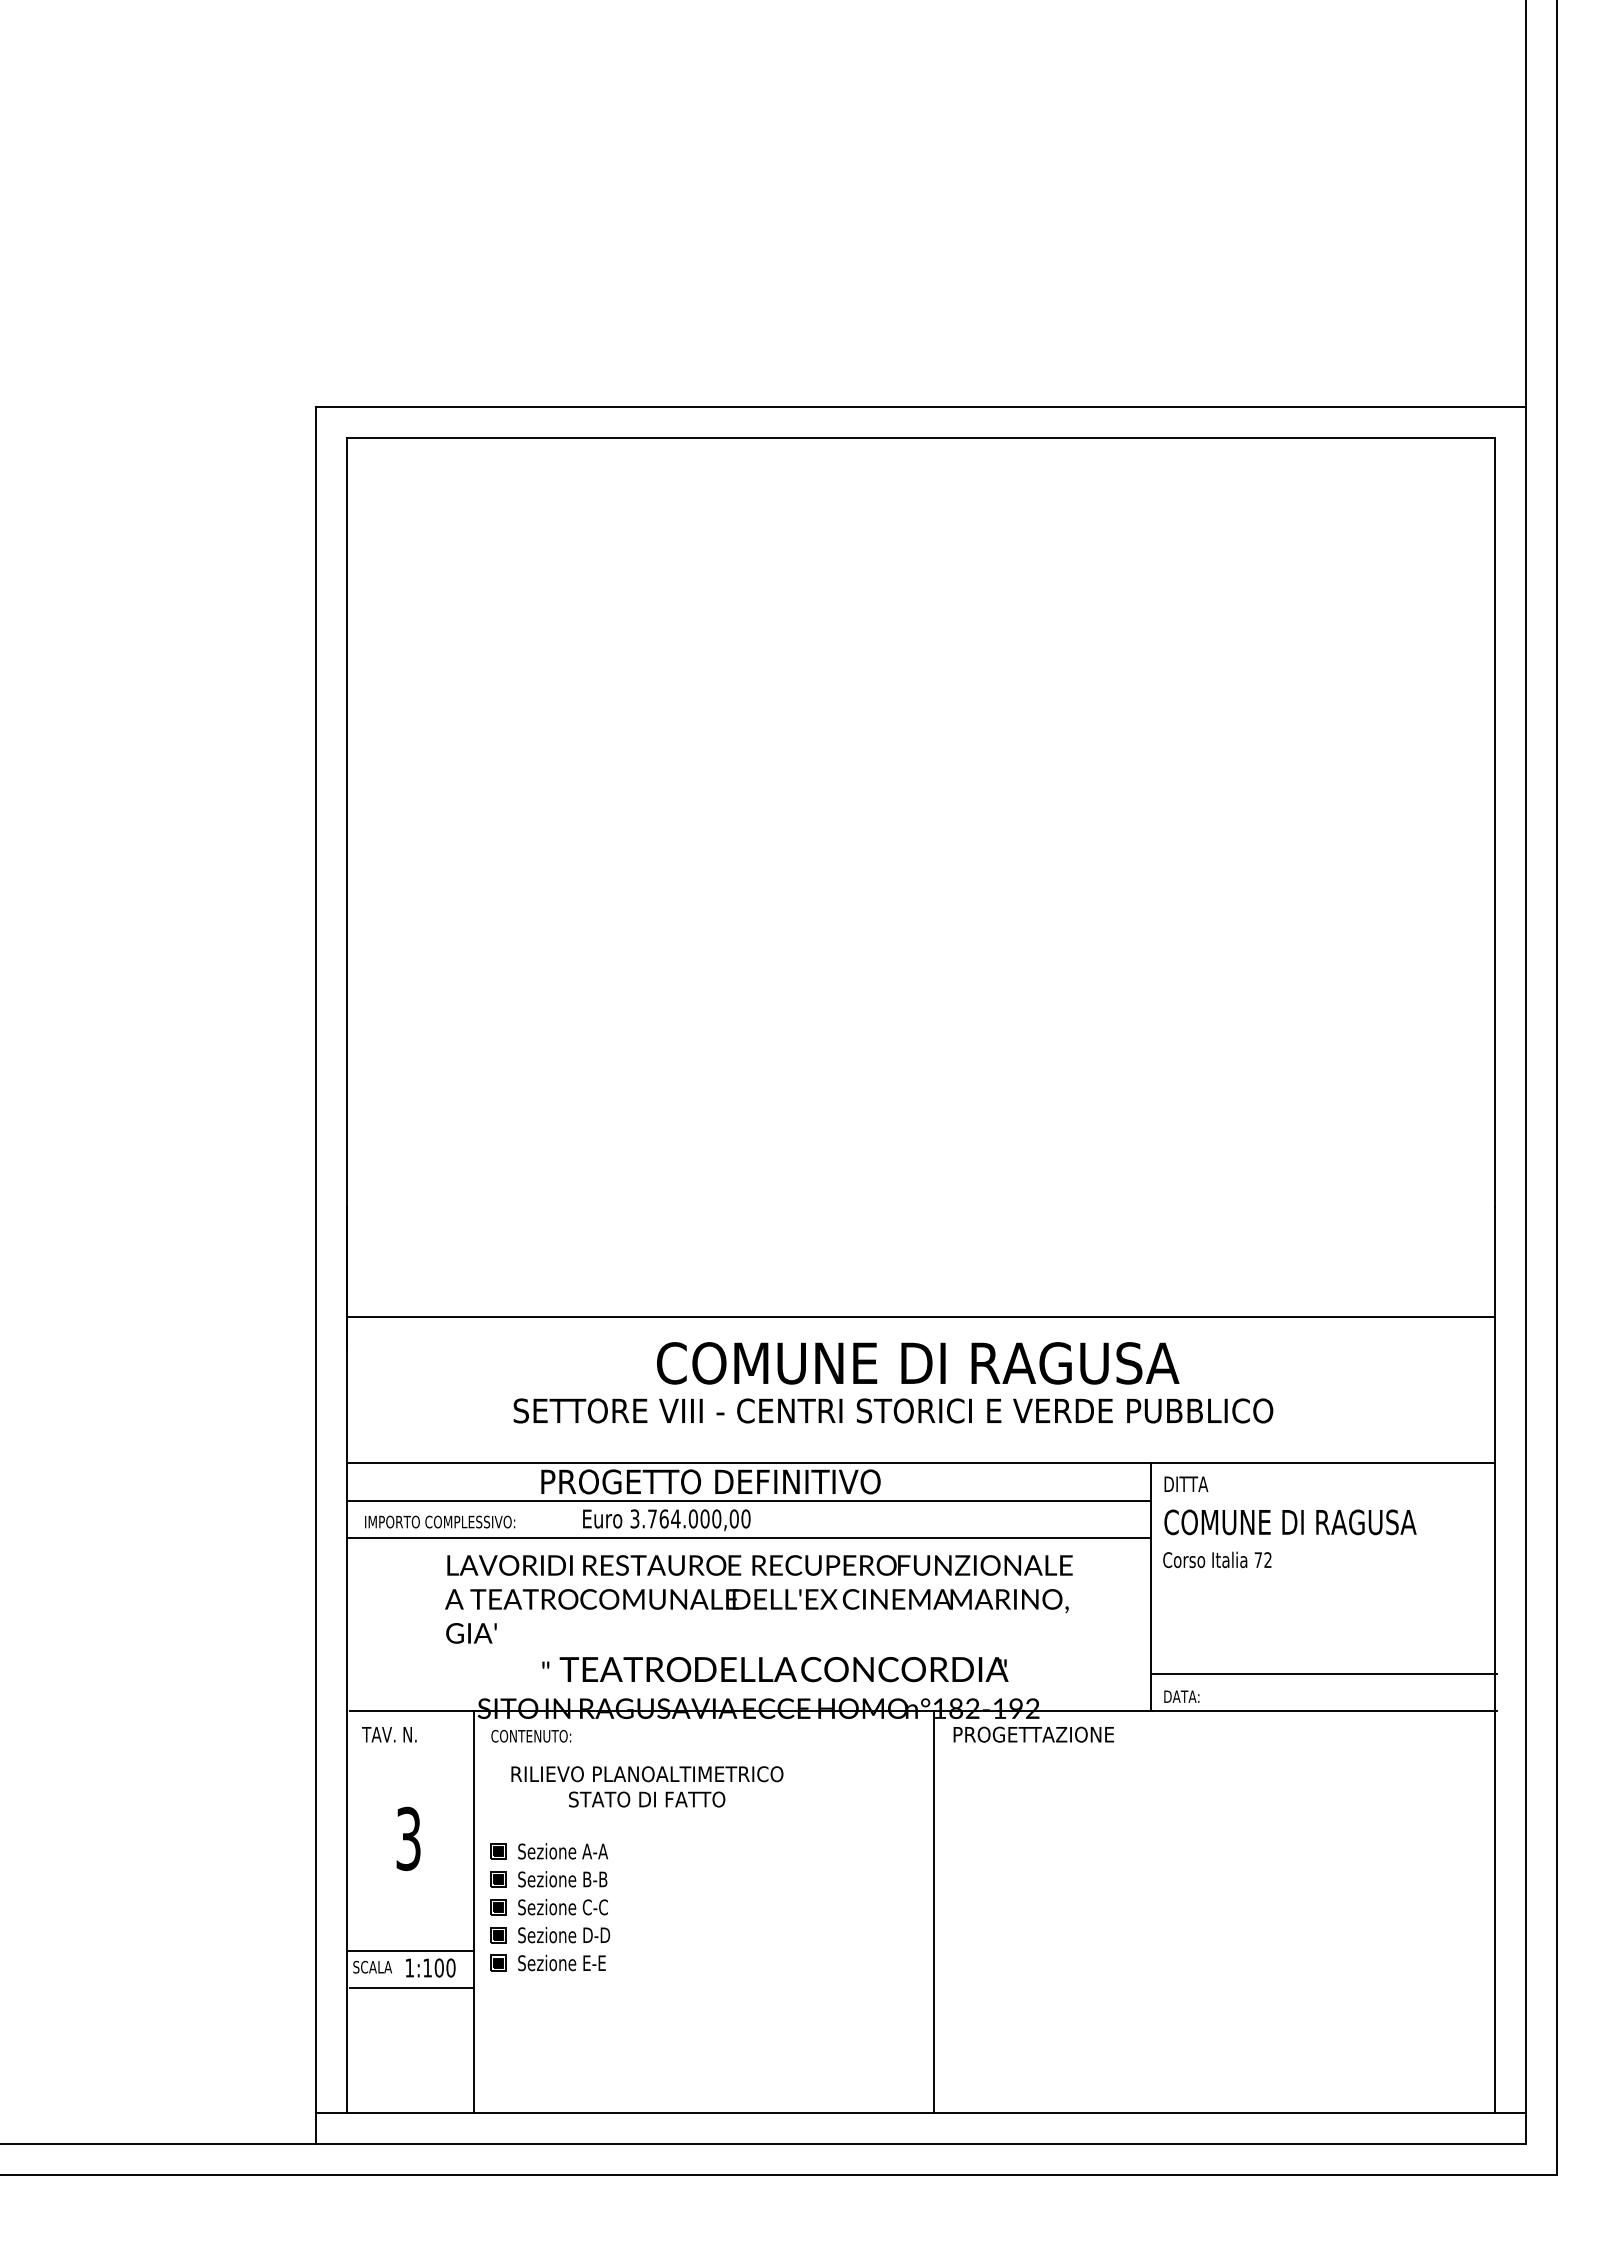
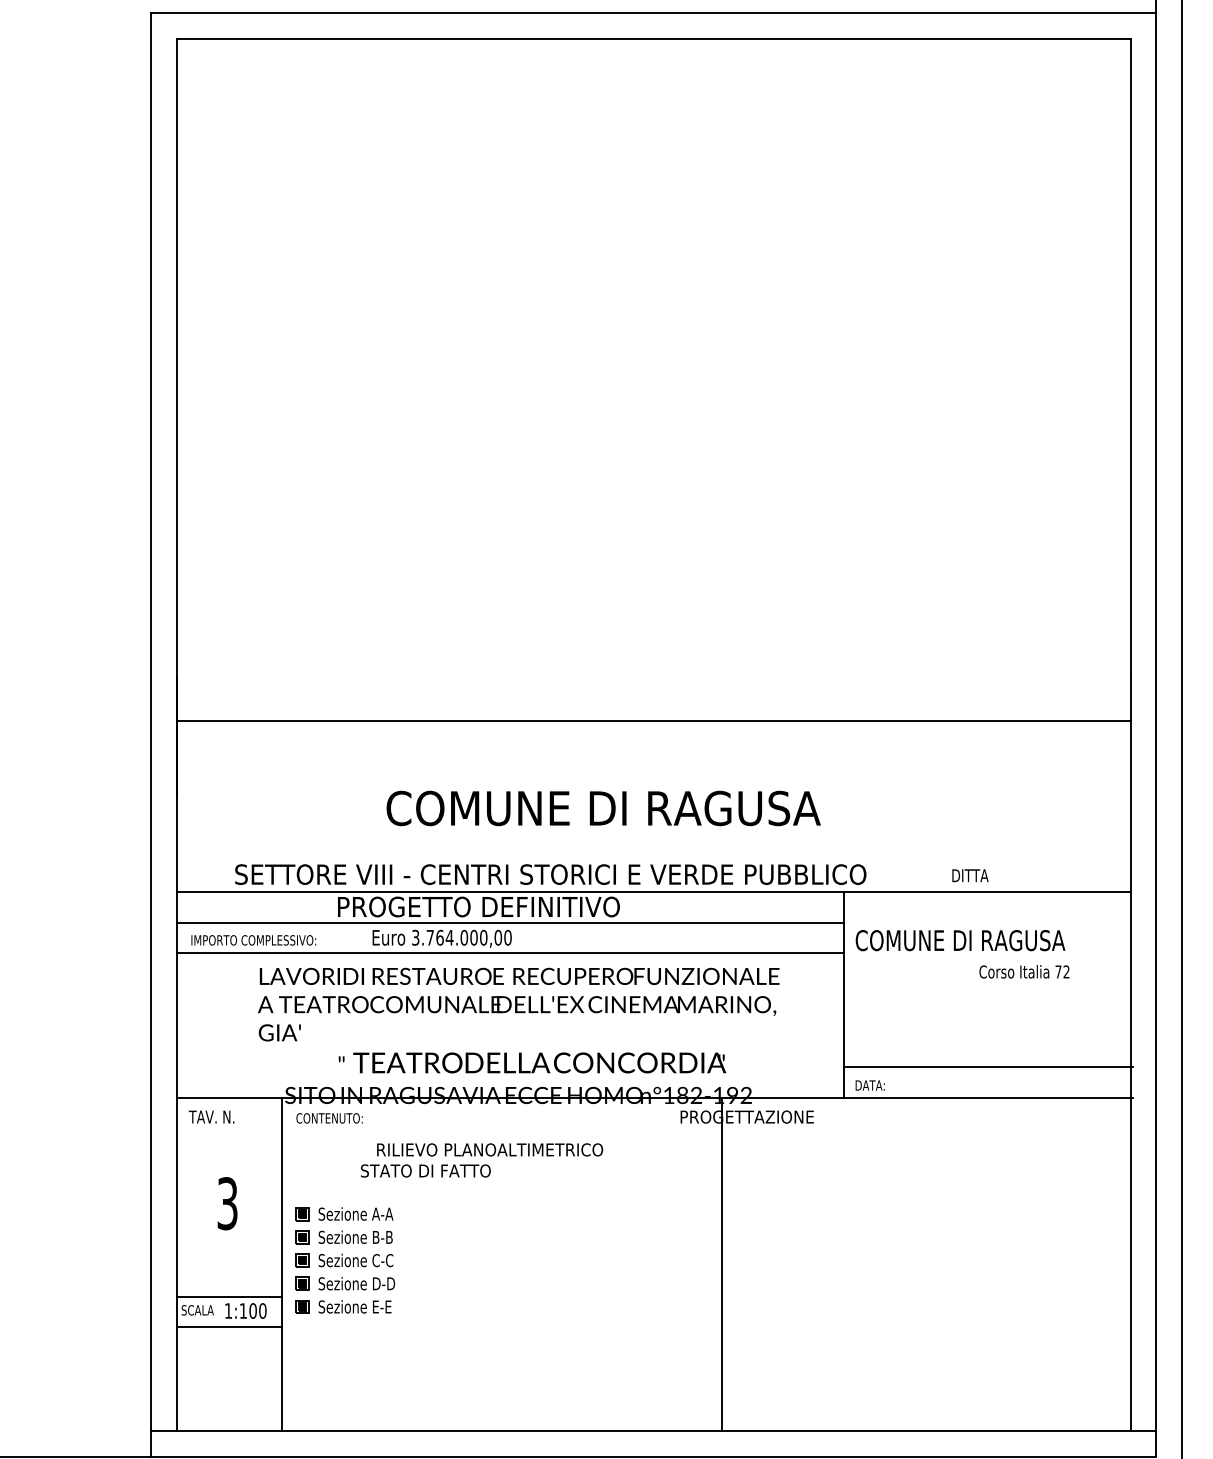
line: (921, 1316) -> (653, 721), moved
text: (918, 1363) -> (604, 808), moved
text: (893, 1410) -> (550, 874), moved
text: (1186, 1483) -> (970, 875), moved
text: (1217, 1559) -> (1024, 971), moved
text: (647, 1774) -> (490, 1150), moved
line: (933, 1911) -> (722, 1264), moved

